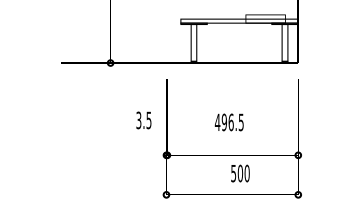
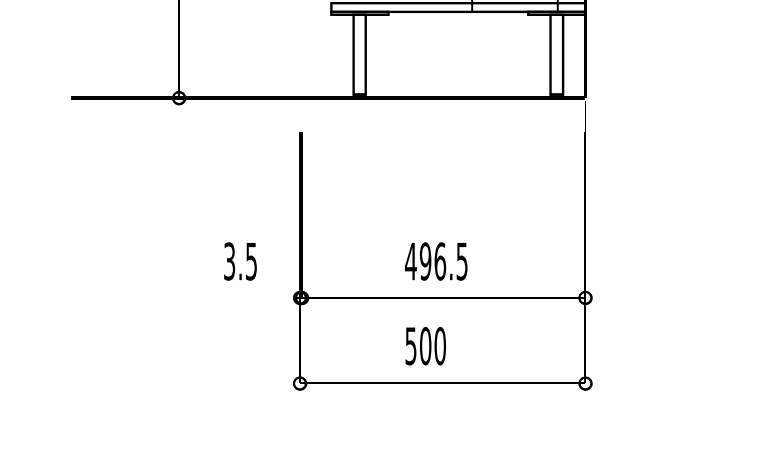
text: (143, 120) -> (239, 261), moved
text: (228, 122) -> (434, 261), moved
text: (240, 173) -> (425, 346), moved

